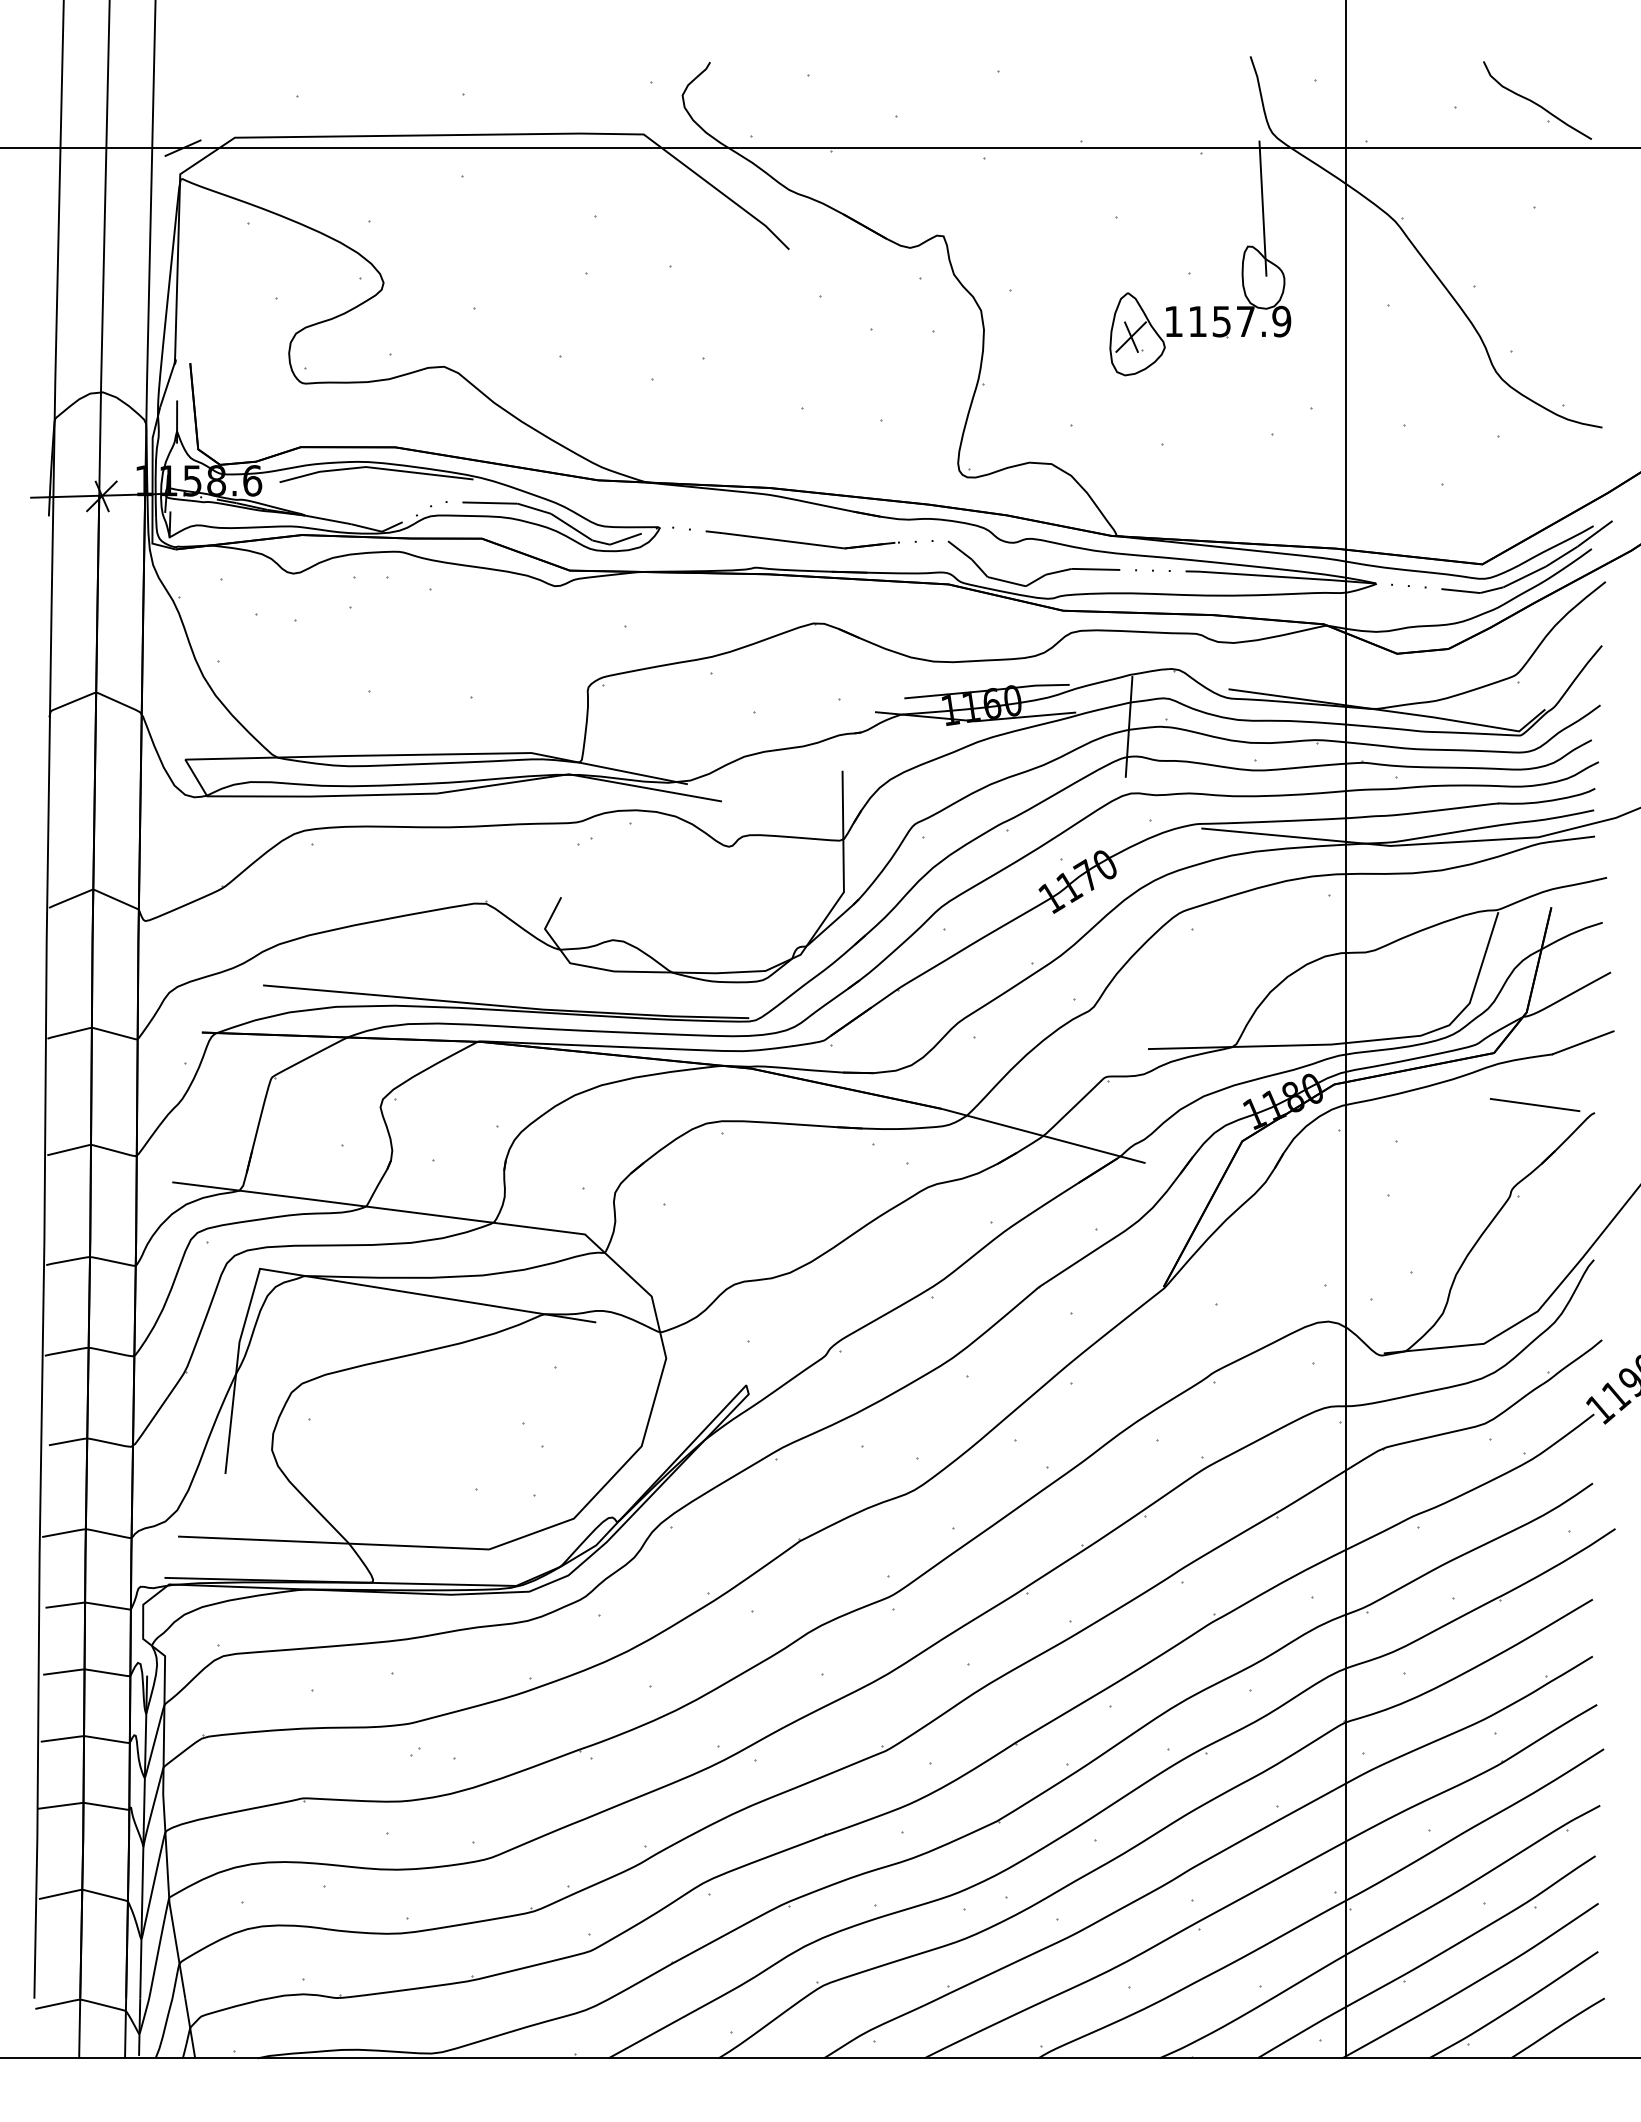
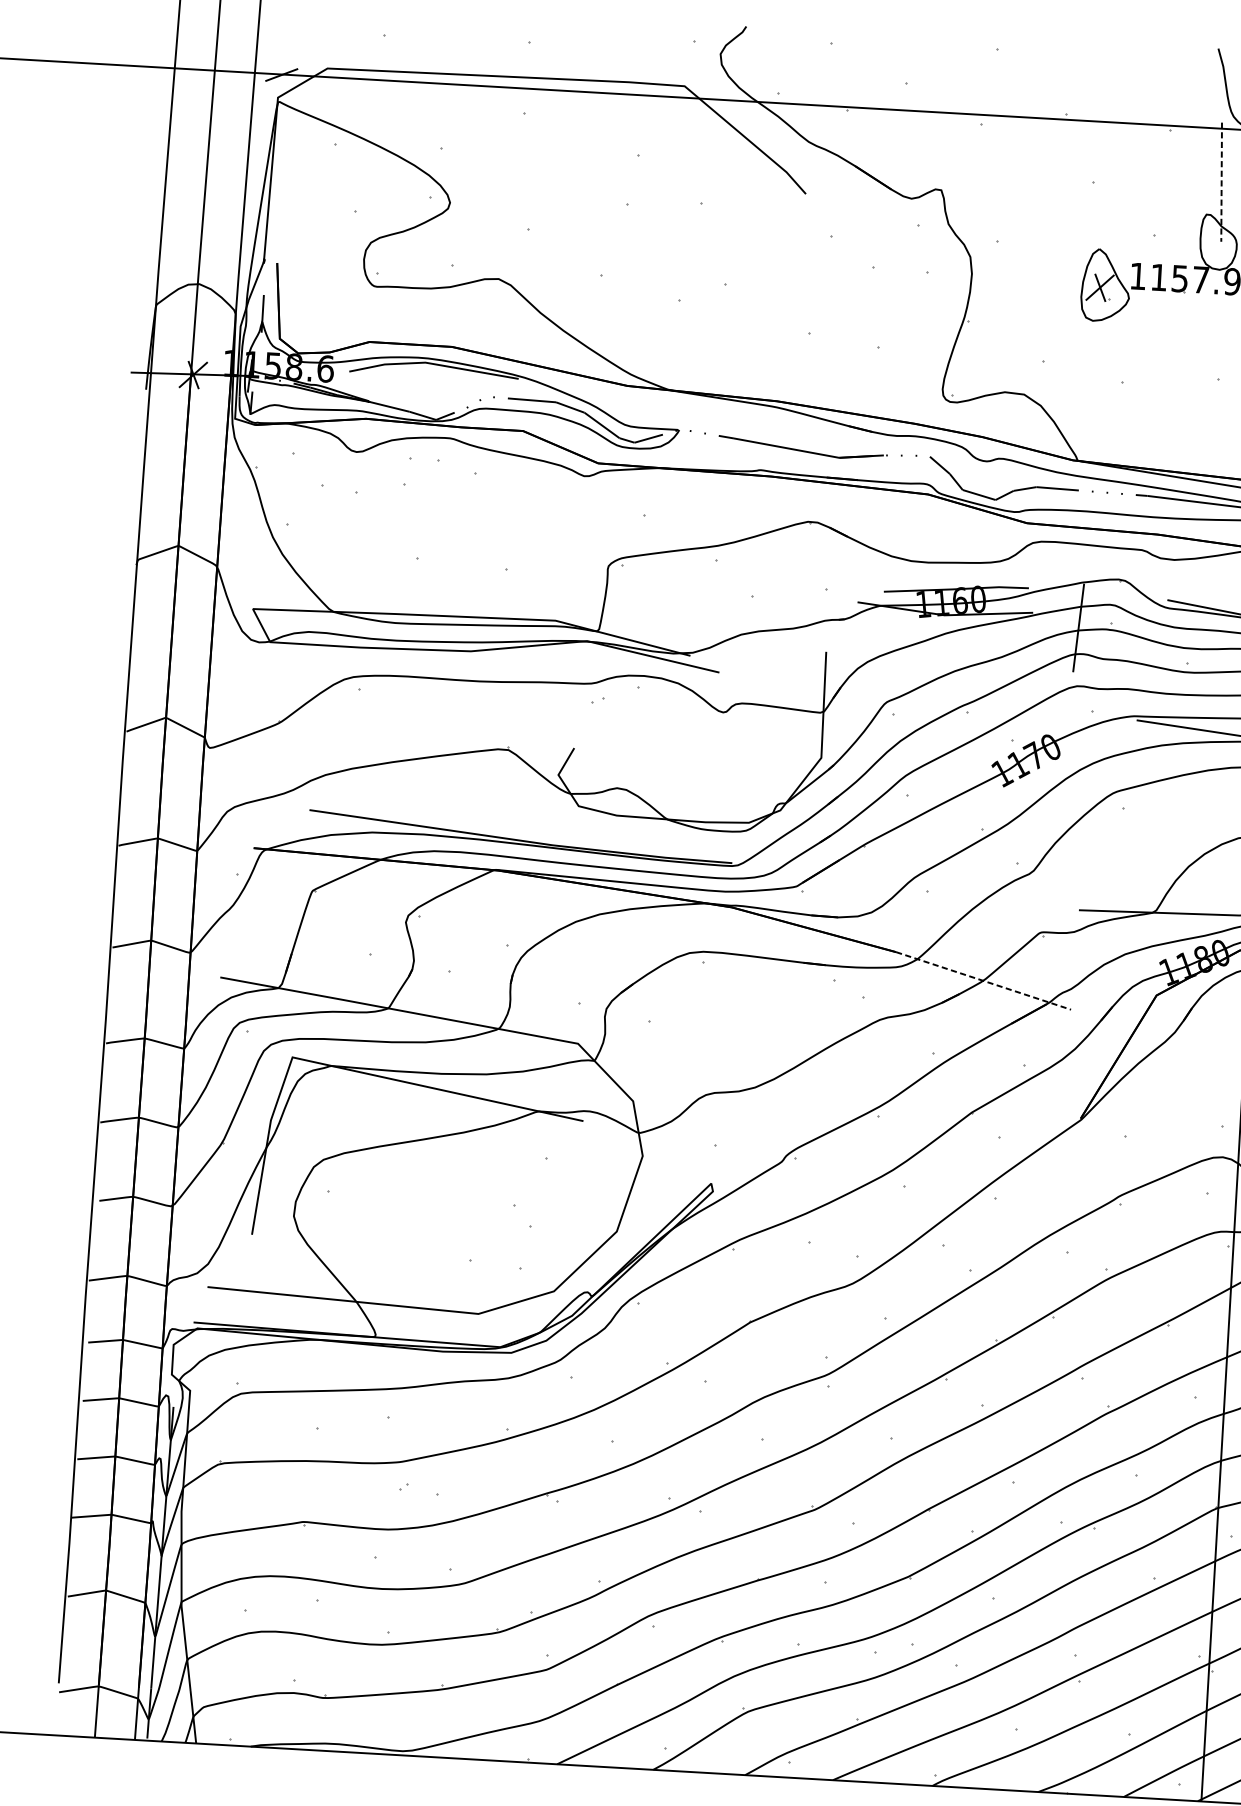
line: (1262, 209) -> (1221, 182), solid -> dashed
line: (1044, 1136) -> (984, 981), solid -> dashed

